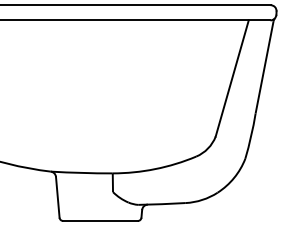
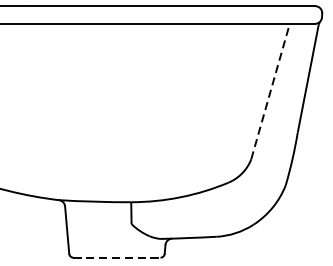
line: (232, 78) -> (270, 91), solid -> dashed
line: (101, 220) -> (118, 257), solid -> dashed

